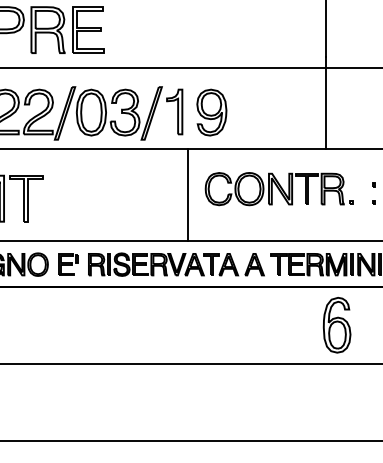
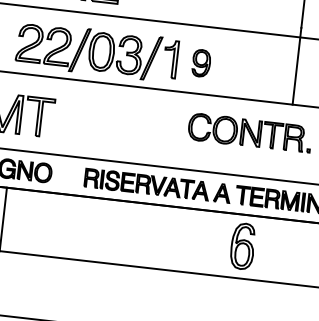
part: (211, 112) -> (201, 63), size x0.7
line: (188, 195) -> (174, 129), removed
part: (68, 264) -> (68, 175), removed
part: (336, 325) -> (242, 246), moved

